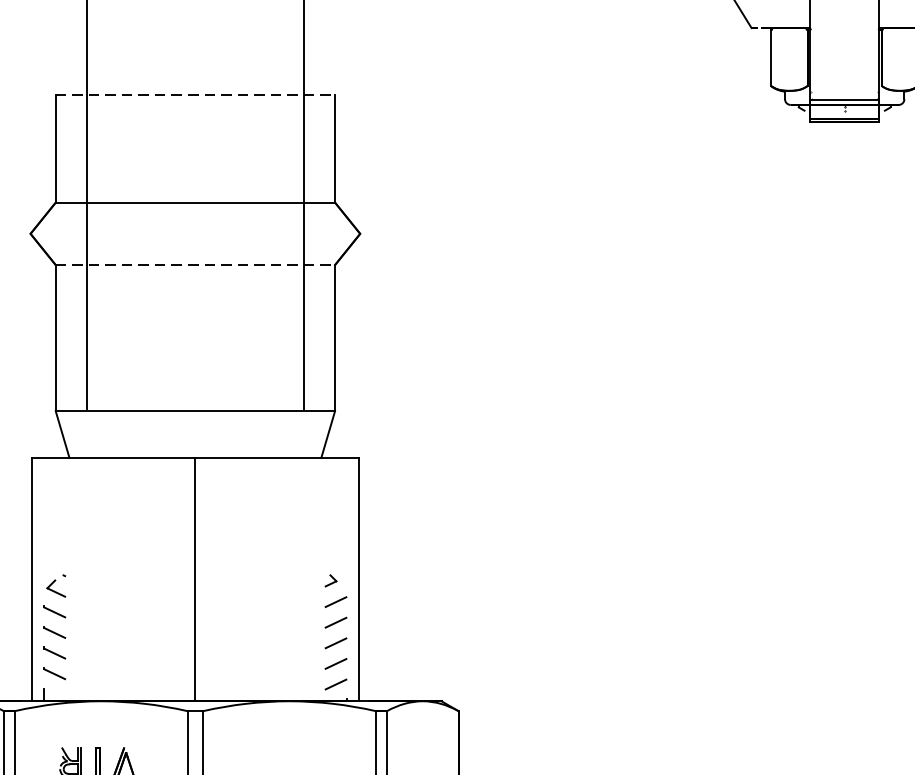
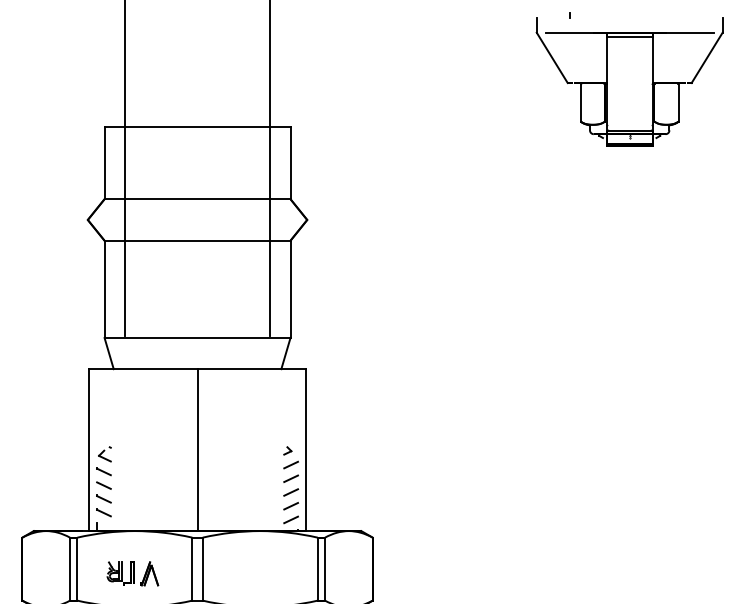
line: (195, 94) -> (197, 127), dashed -> solid
line: (195, 264) -> (197, 240), dashed -> solid

